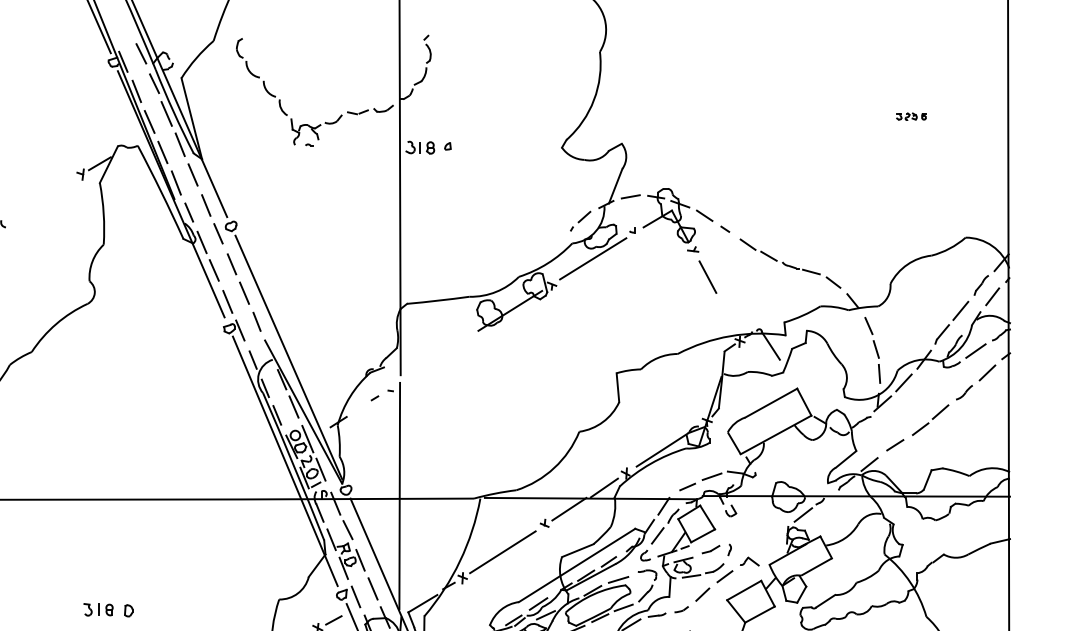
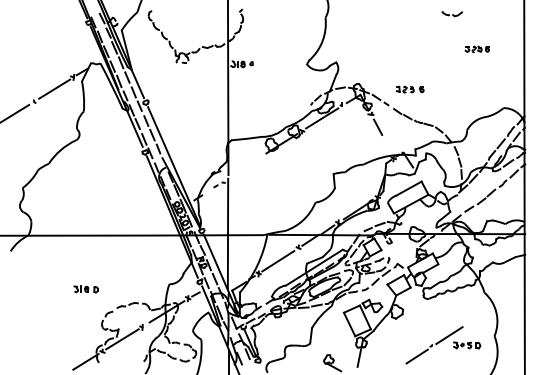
part: (858, 45) -> (451, 14), added
part: (910, 115) -> (476, 48), size x1.67
line: (43, 197) -> (54, 88), added
part: (772, 199) -> (409, 89), added

